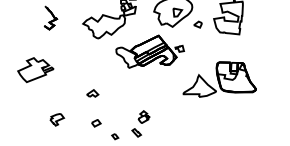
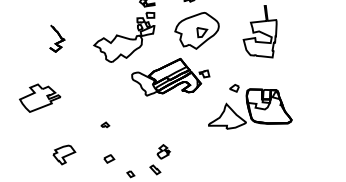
part: (198, 24) -> (234, 88), moved
part: (93, 93) -> (105, 124), size x0.6
part: (57, 119) -> (64, 154), size x1.4

